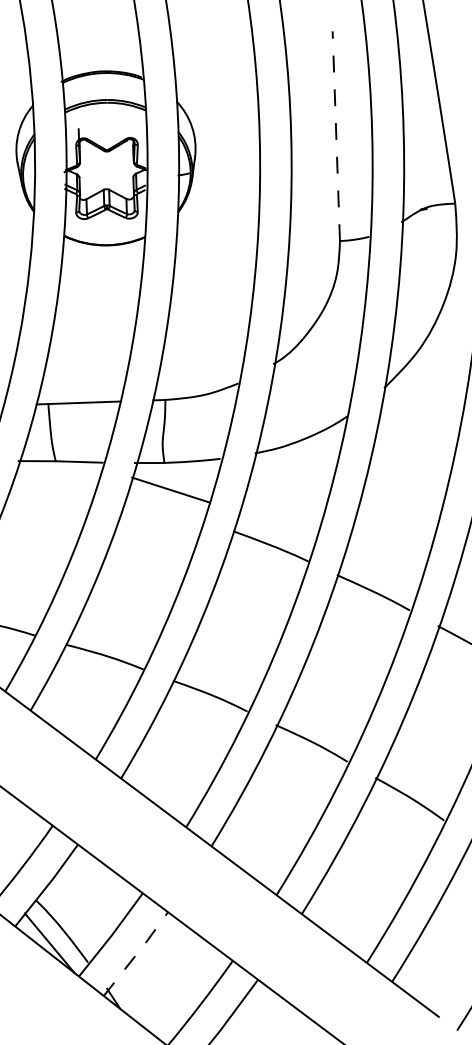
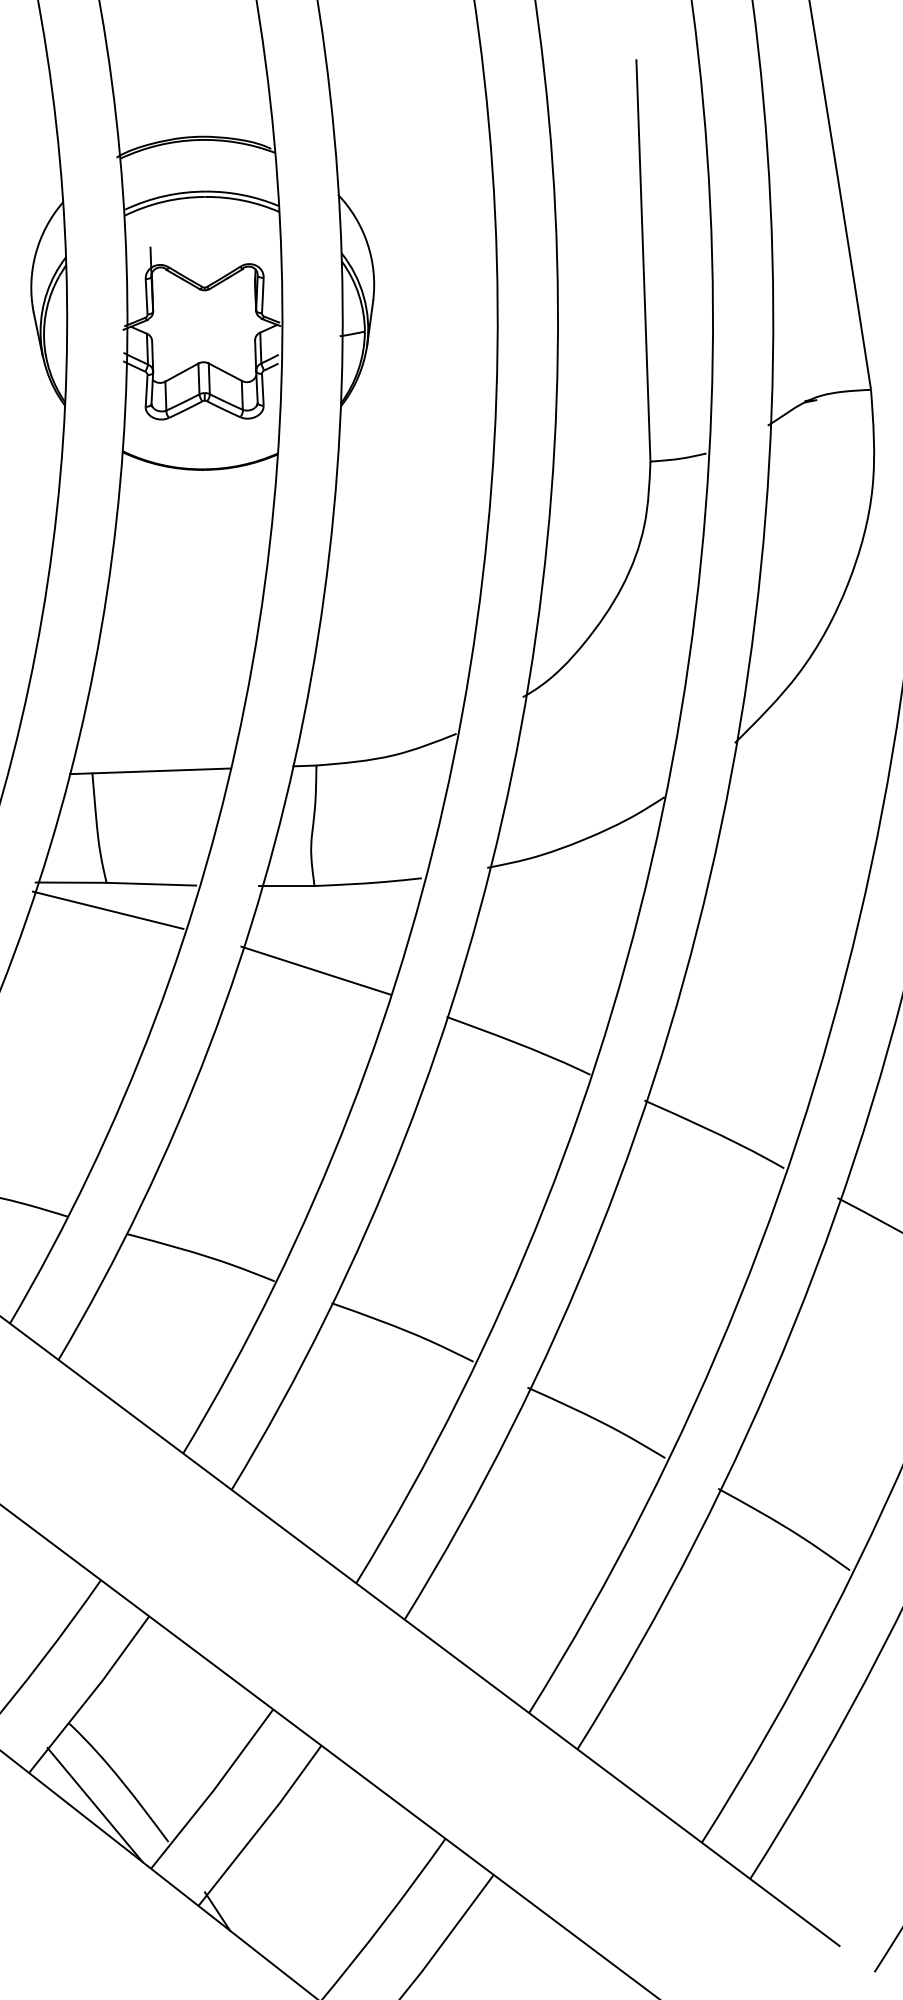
line: (336, 136) -> (643, 261), dashed -> solid
line: (56, 475) -> (108, 910), added
line: (171, 489) -> (316, 969), moved
line: (137, 953) -> (263, 1824), dashed -> solid

